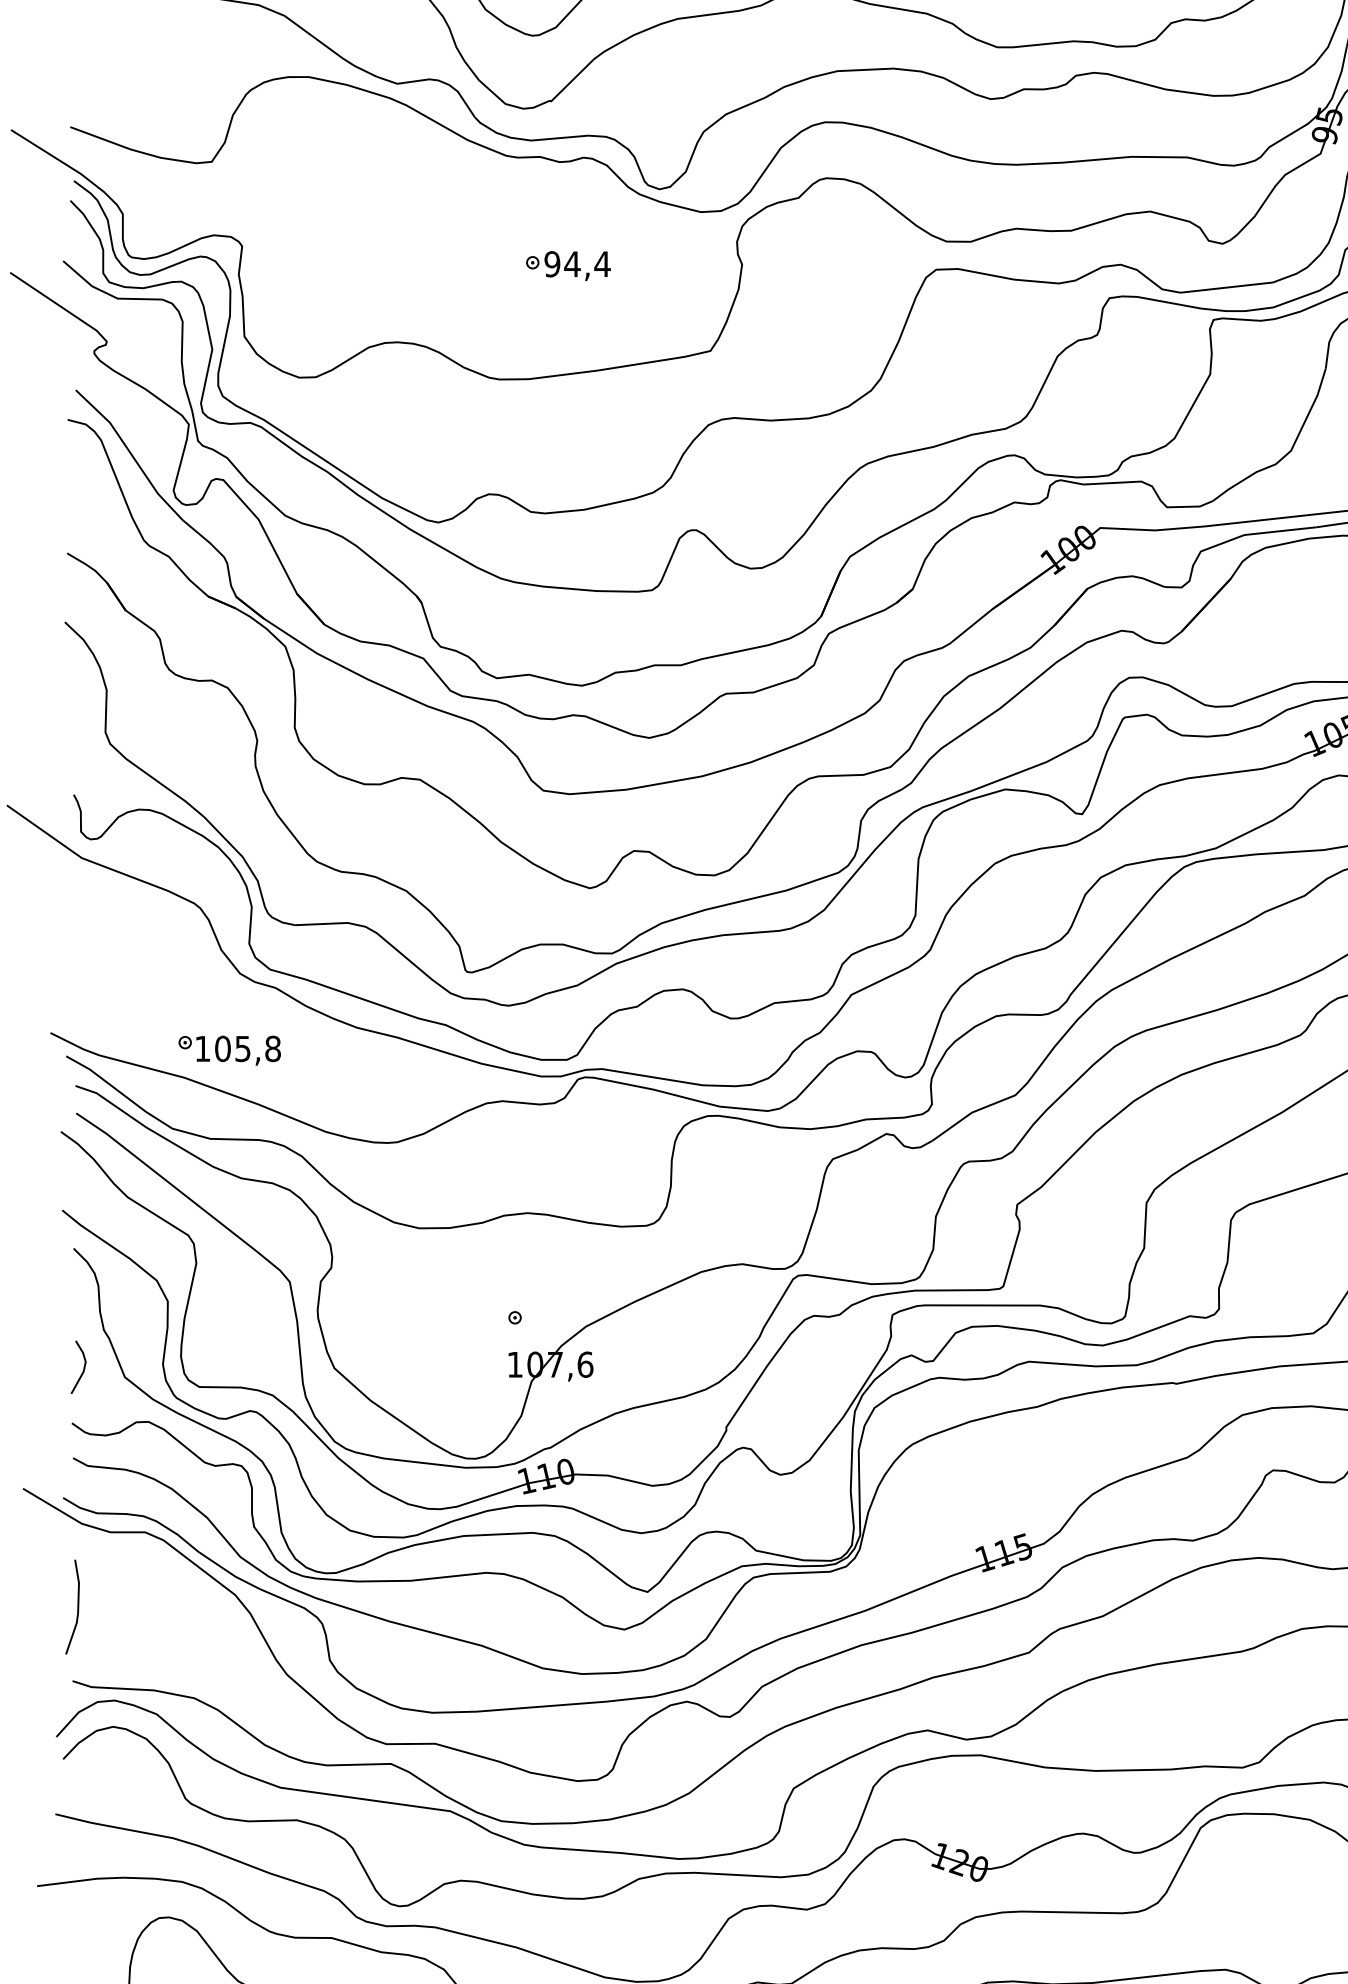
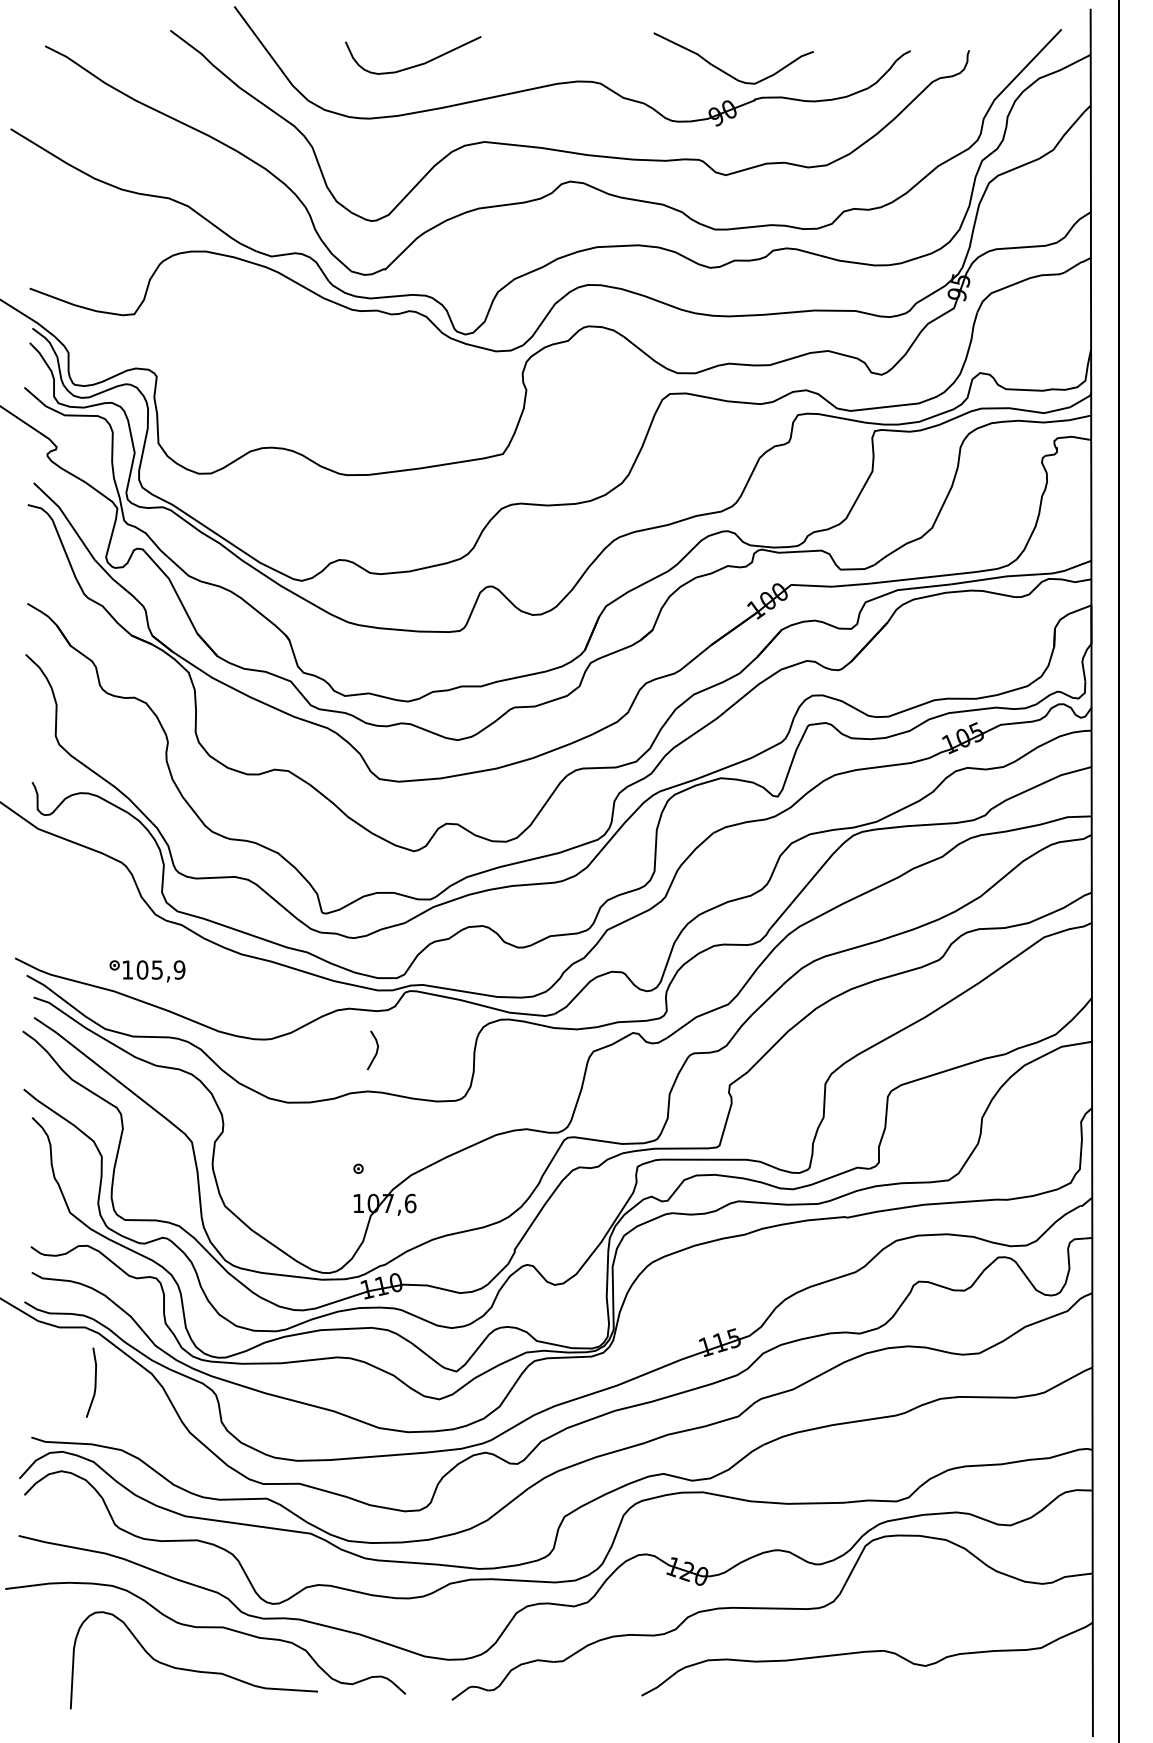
part: (567, 266) -> (397, 391), removed
text: (272, 1048) -> (179, 969), 105,8 -> 105,9
line: (83, 1367) -> (376, 1050), moved
line: (76, 1606) -> (94, 1382), moved

